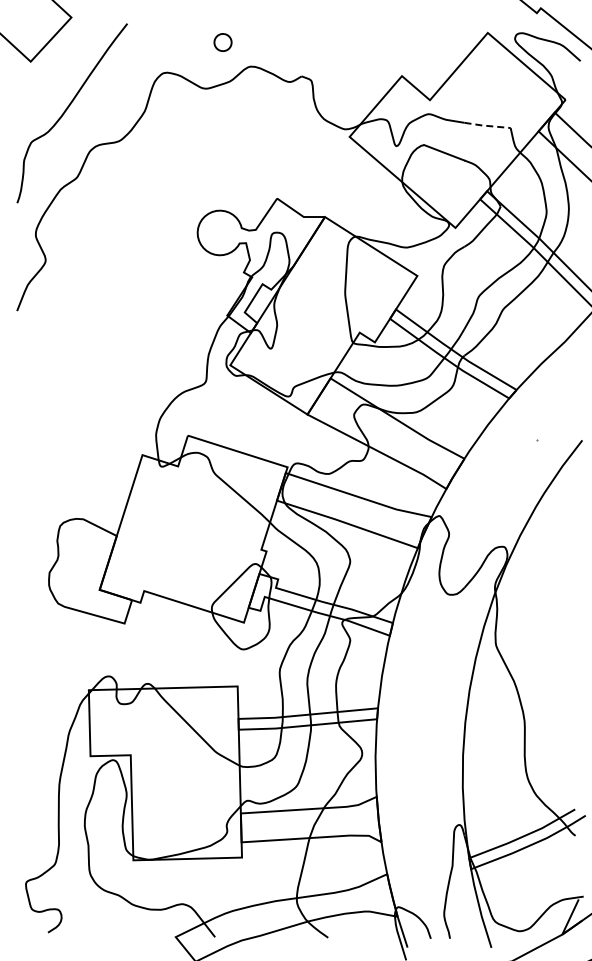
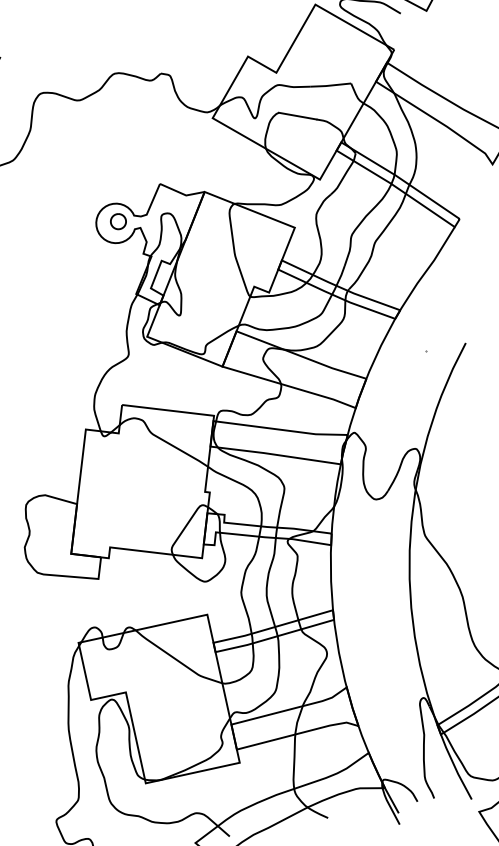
part: (222, 42) -> (117, 221), moved
line: (486, 125) -> (329, 85), dashed -> solid

